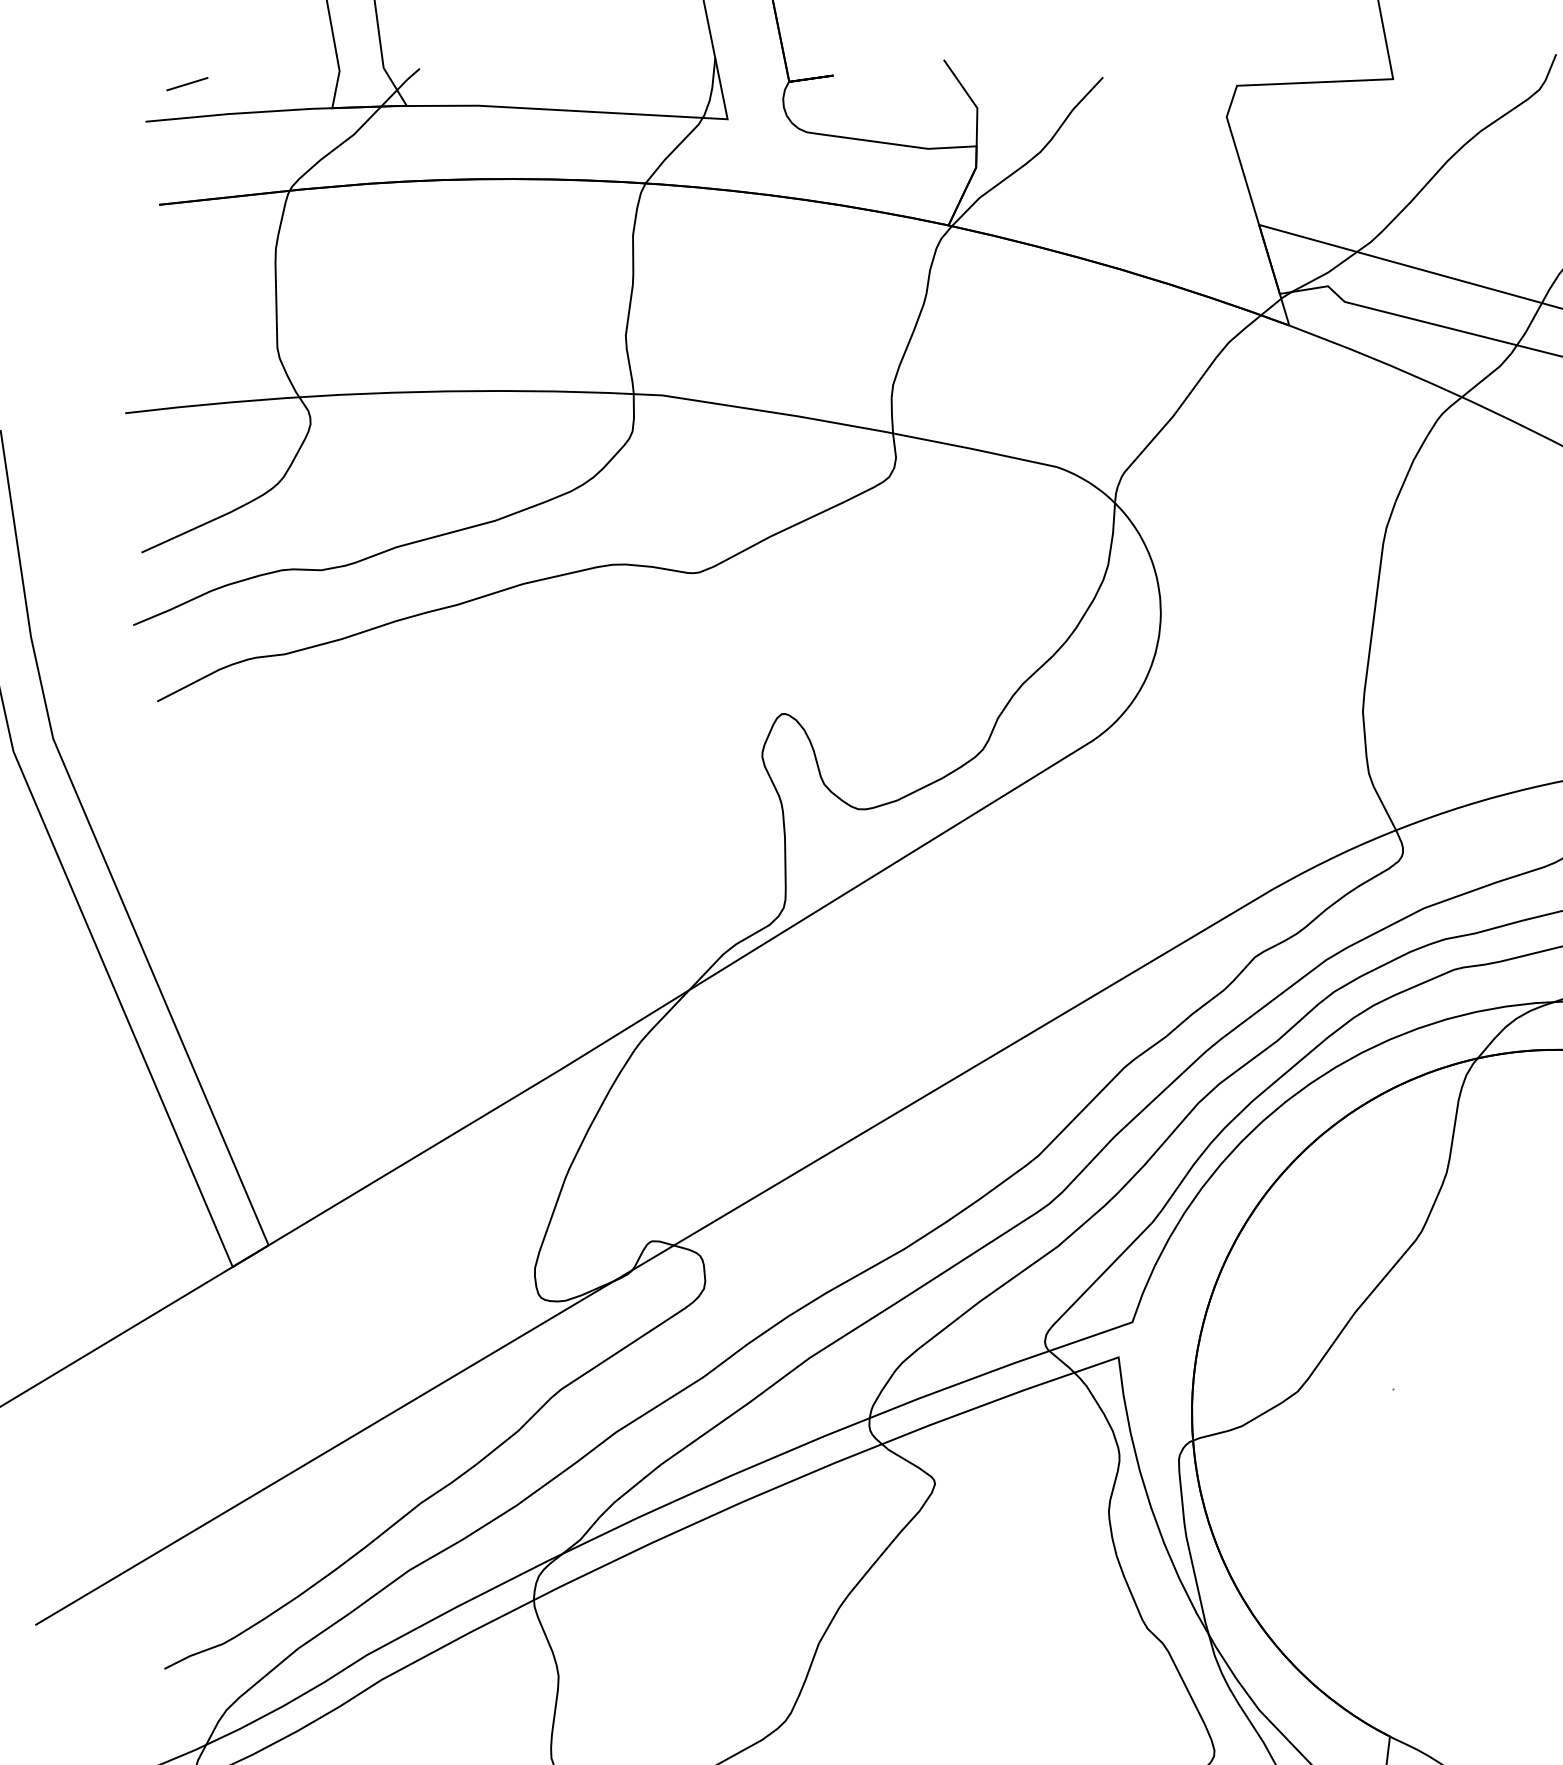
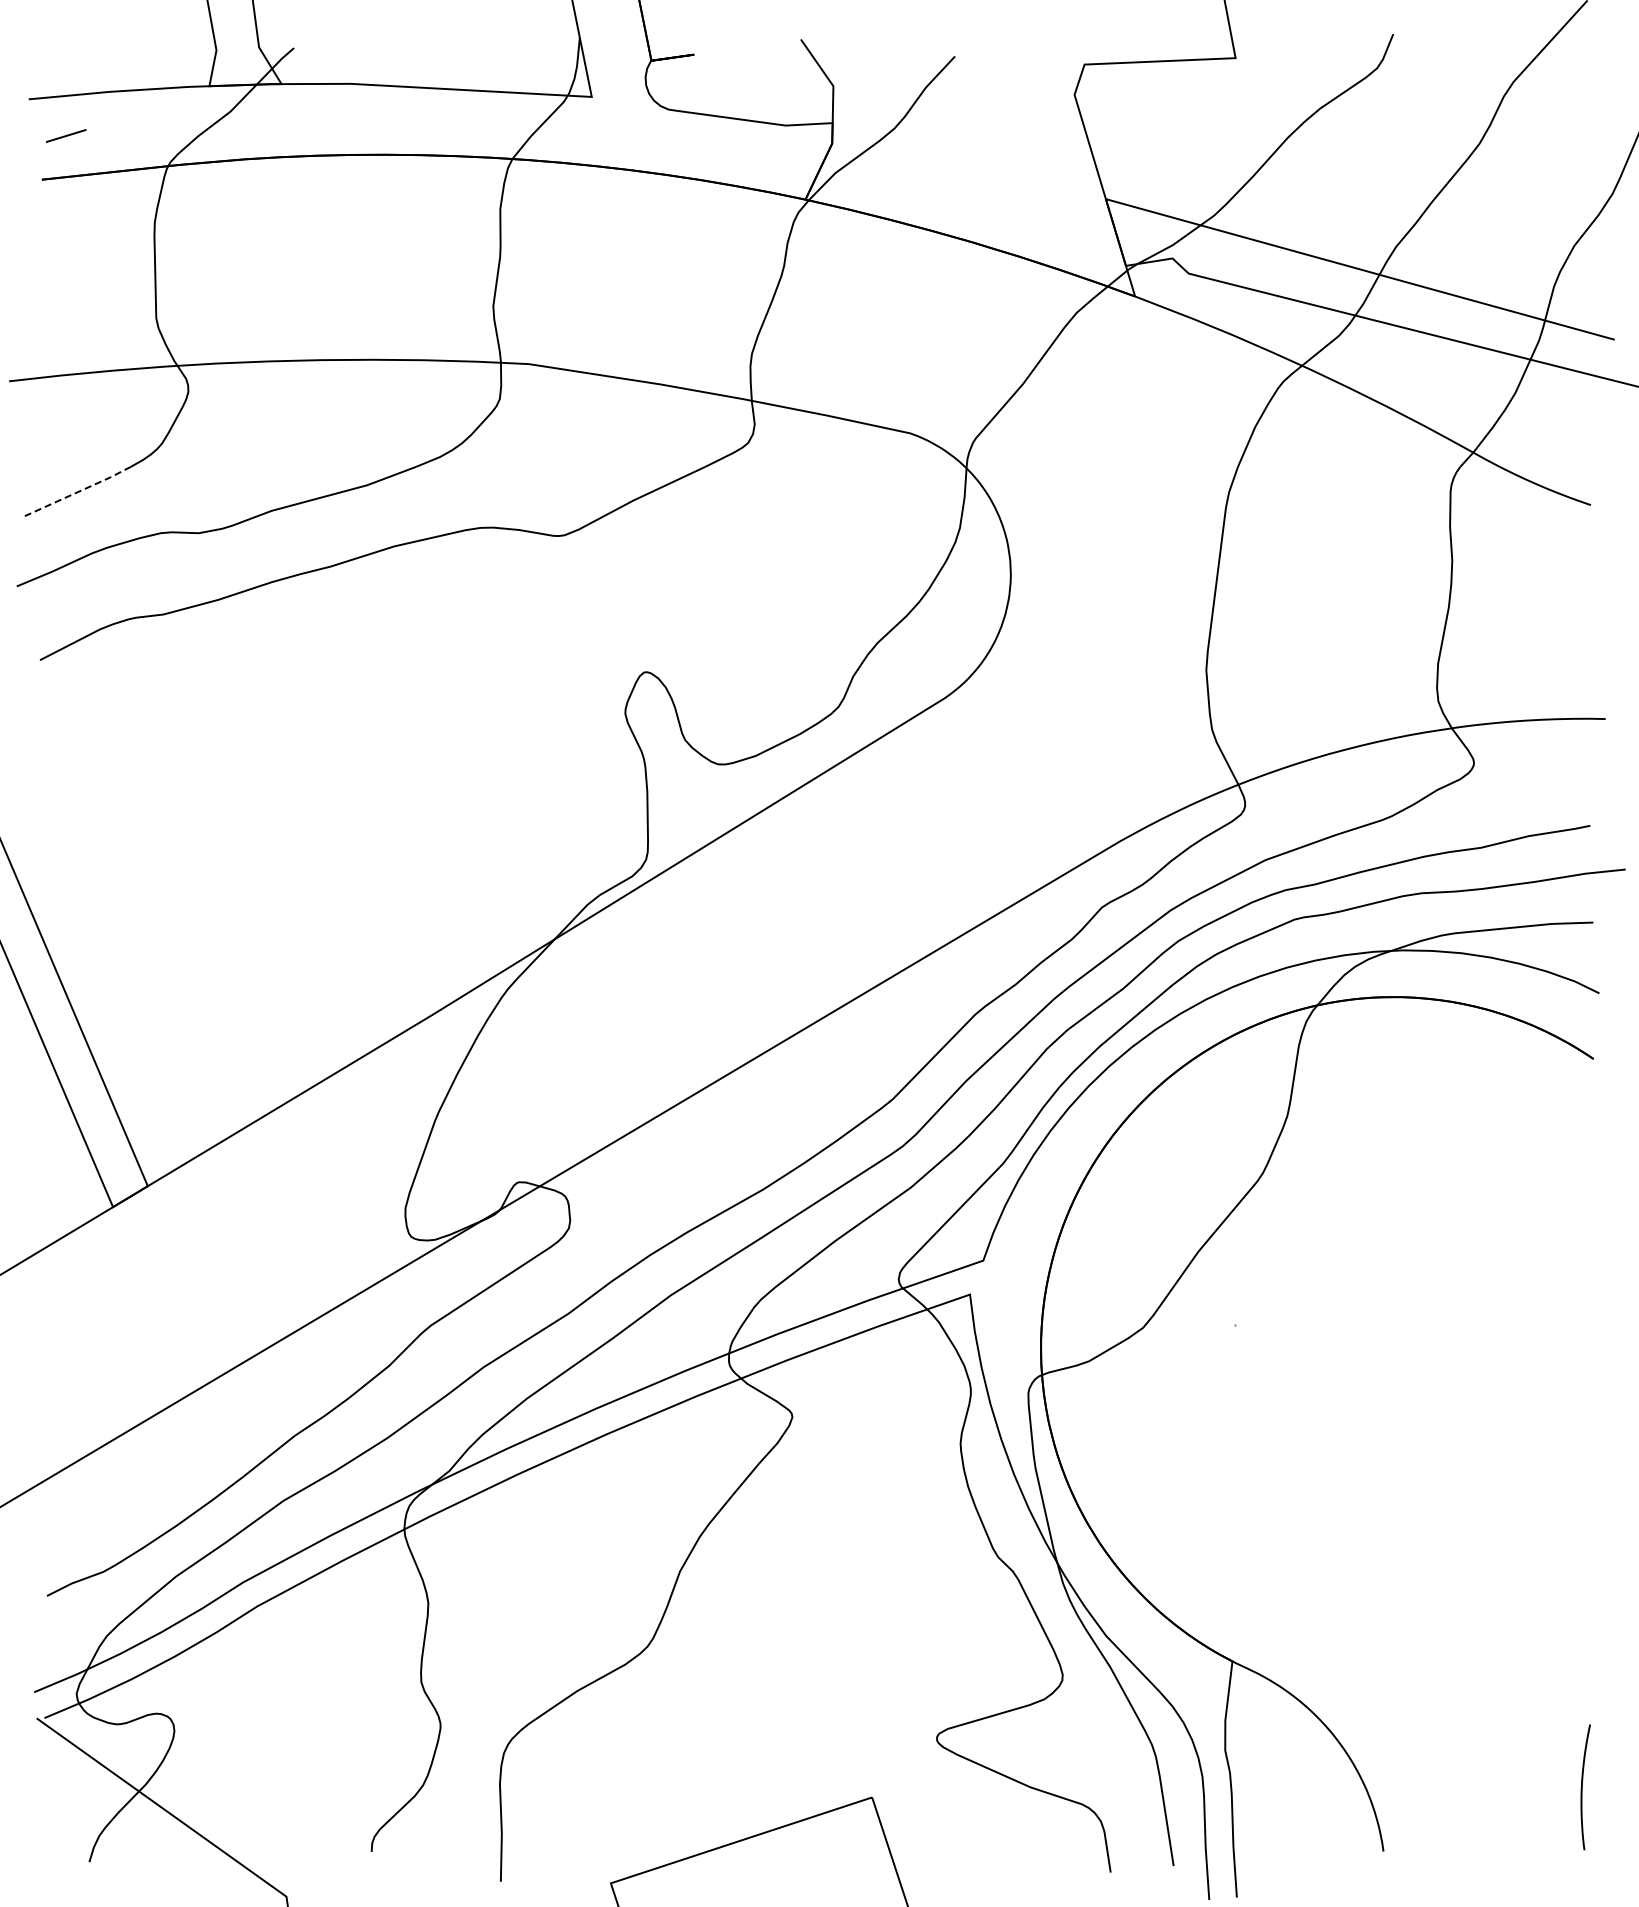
line: (186, 83) -> (65, 135), moved
line: (196, 528) -> (78, 492), solid -> dashed

